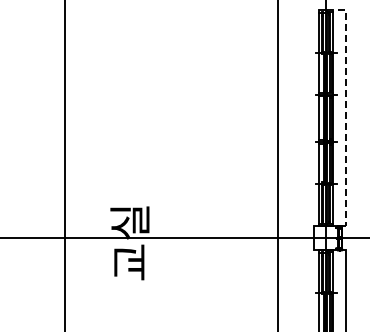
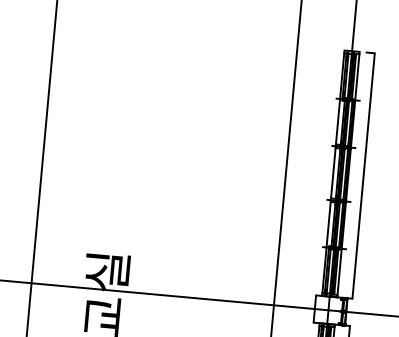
line: (346, 118) -> (364, 176), dashed -> solid

